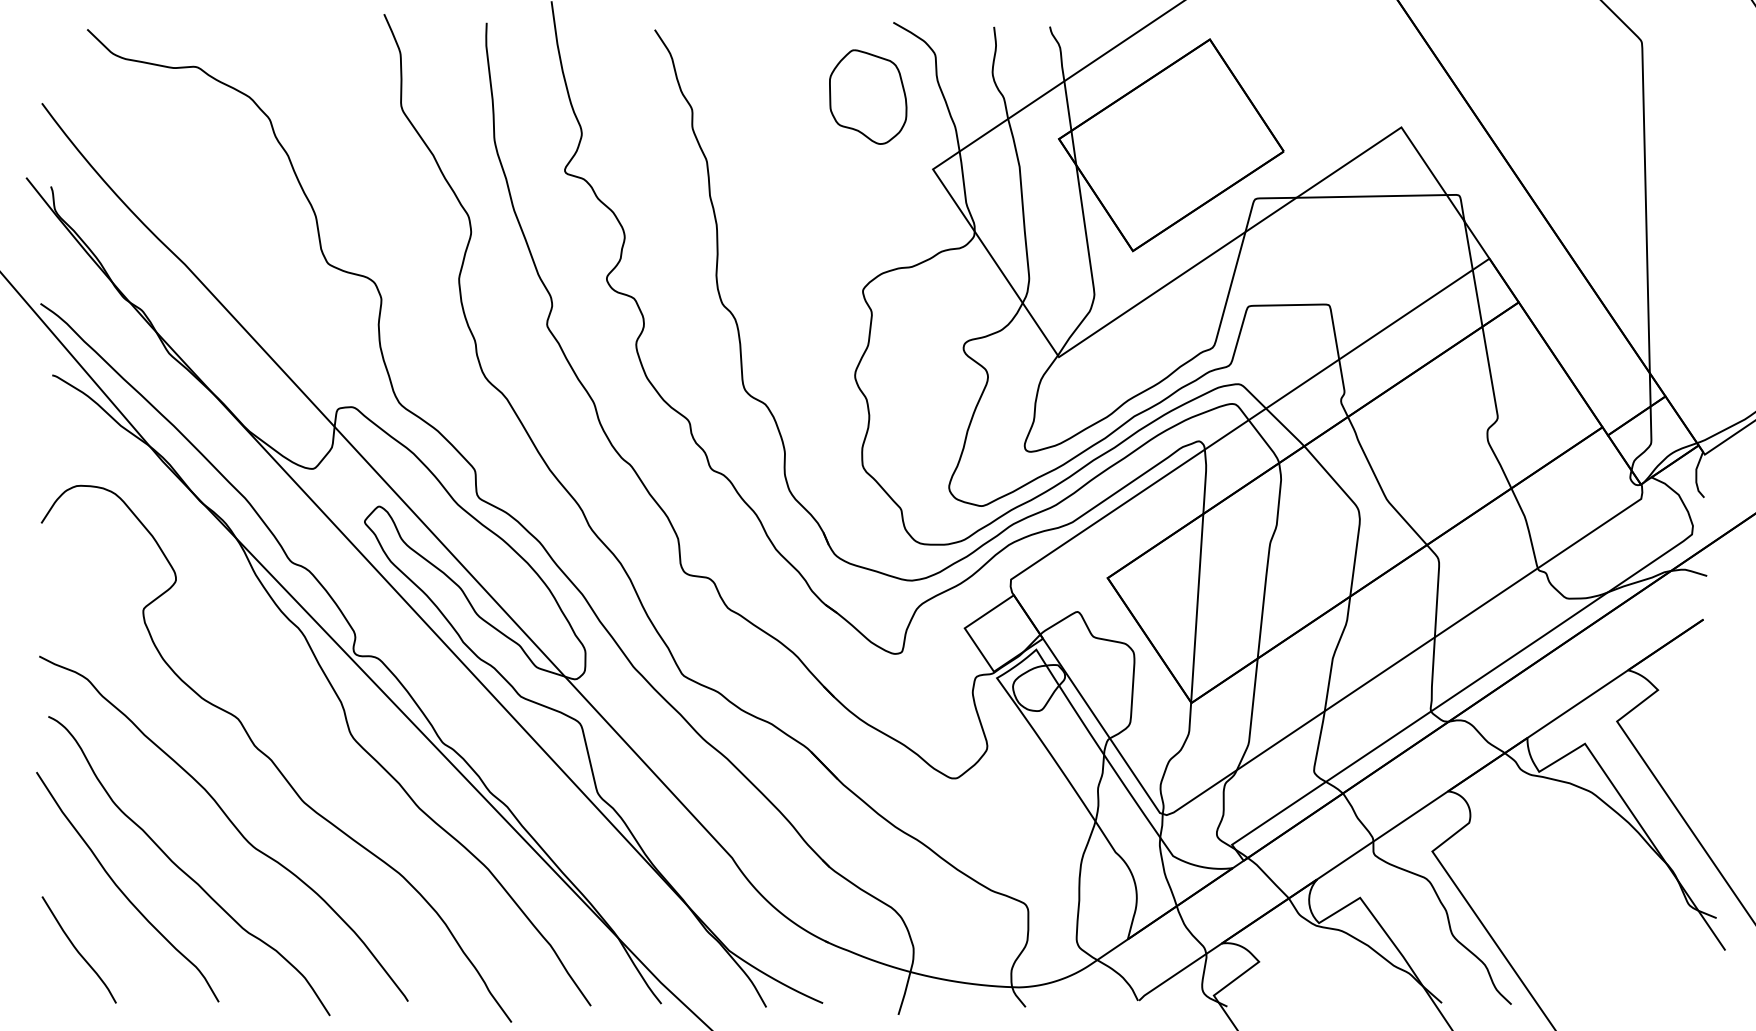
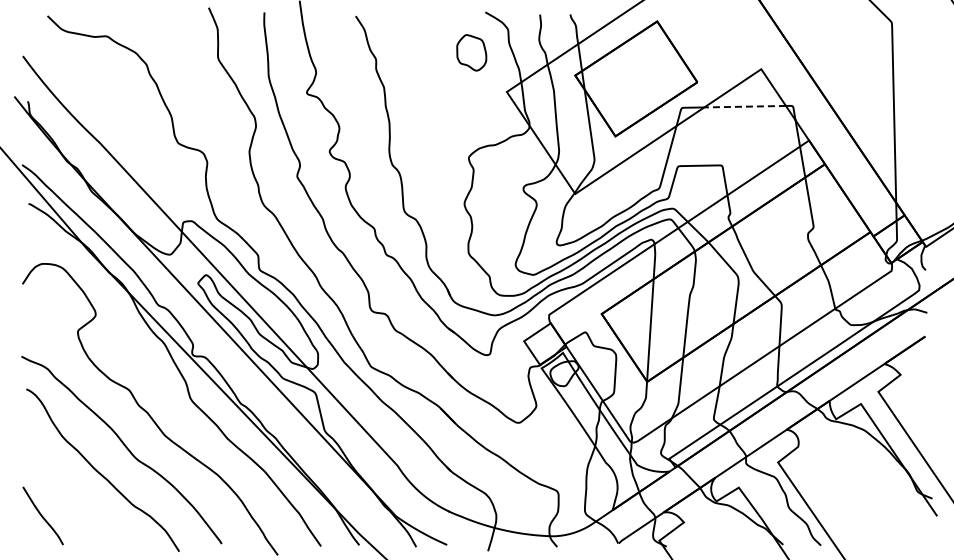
part: (867, 96) -> (471, 52), size x0.7
line: (1372, 196) -> (745, 106), solid -> dashed
curve: (122, 890) -> (66, 483), removed

